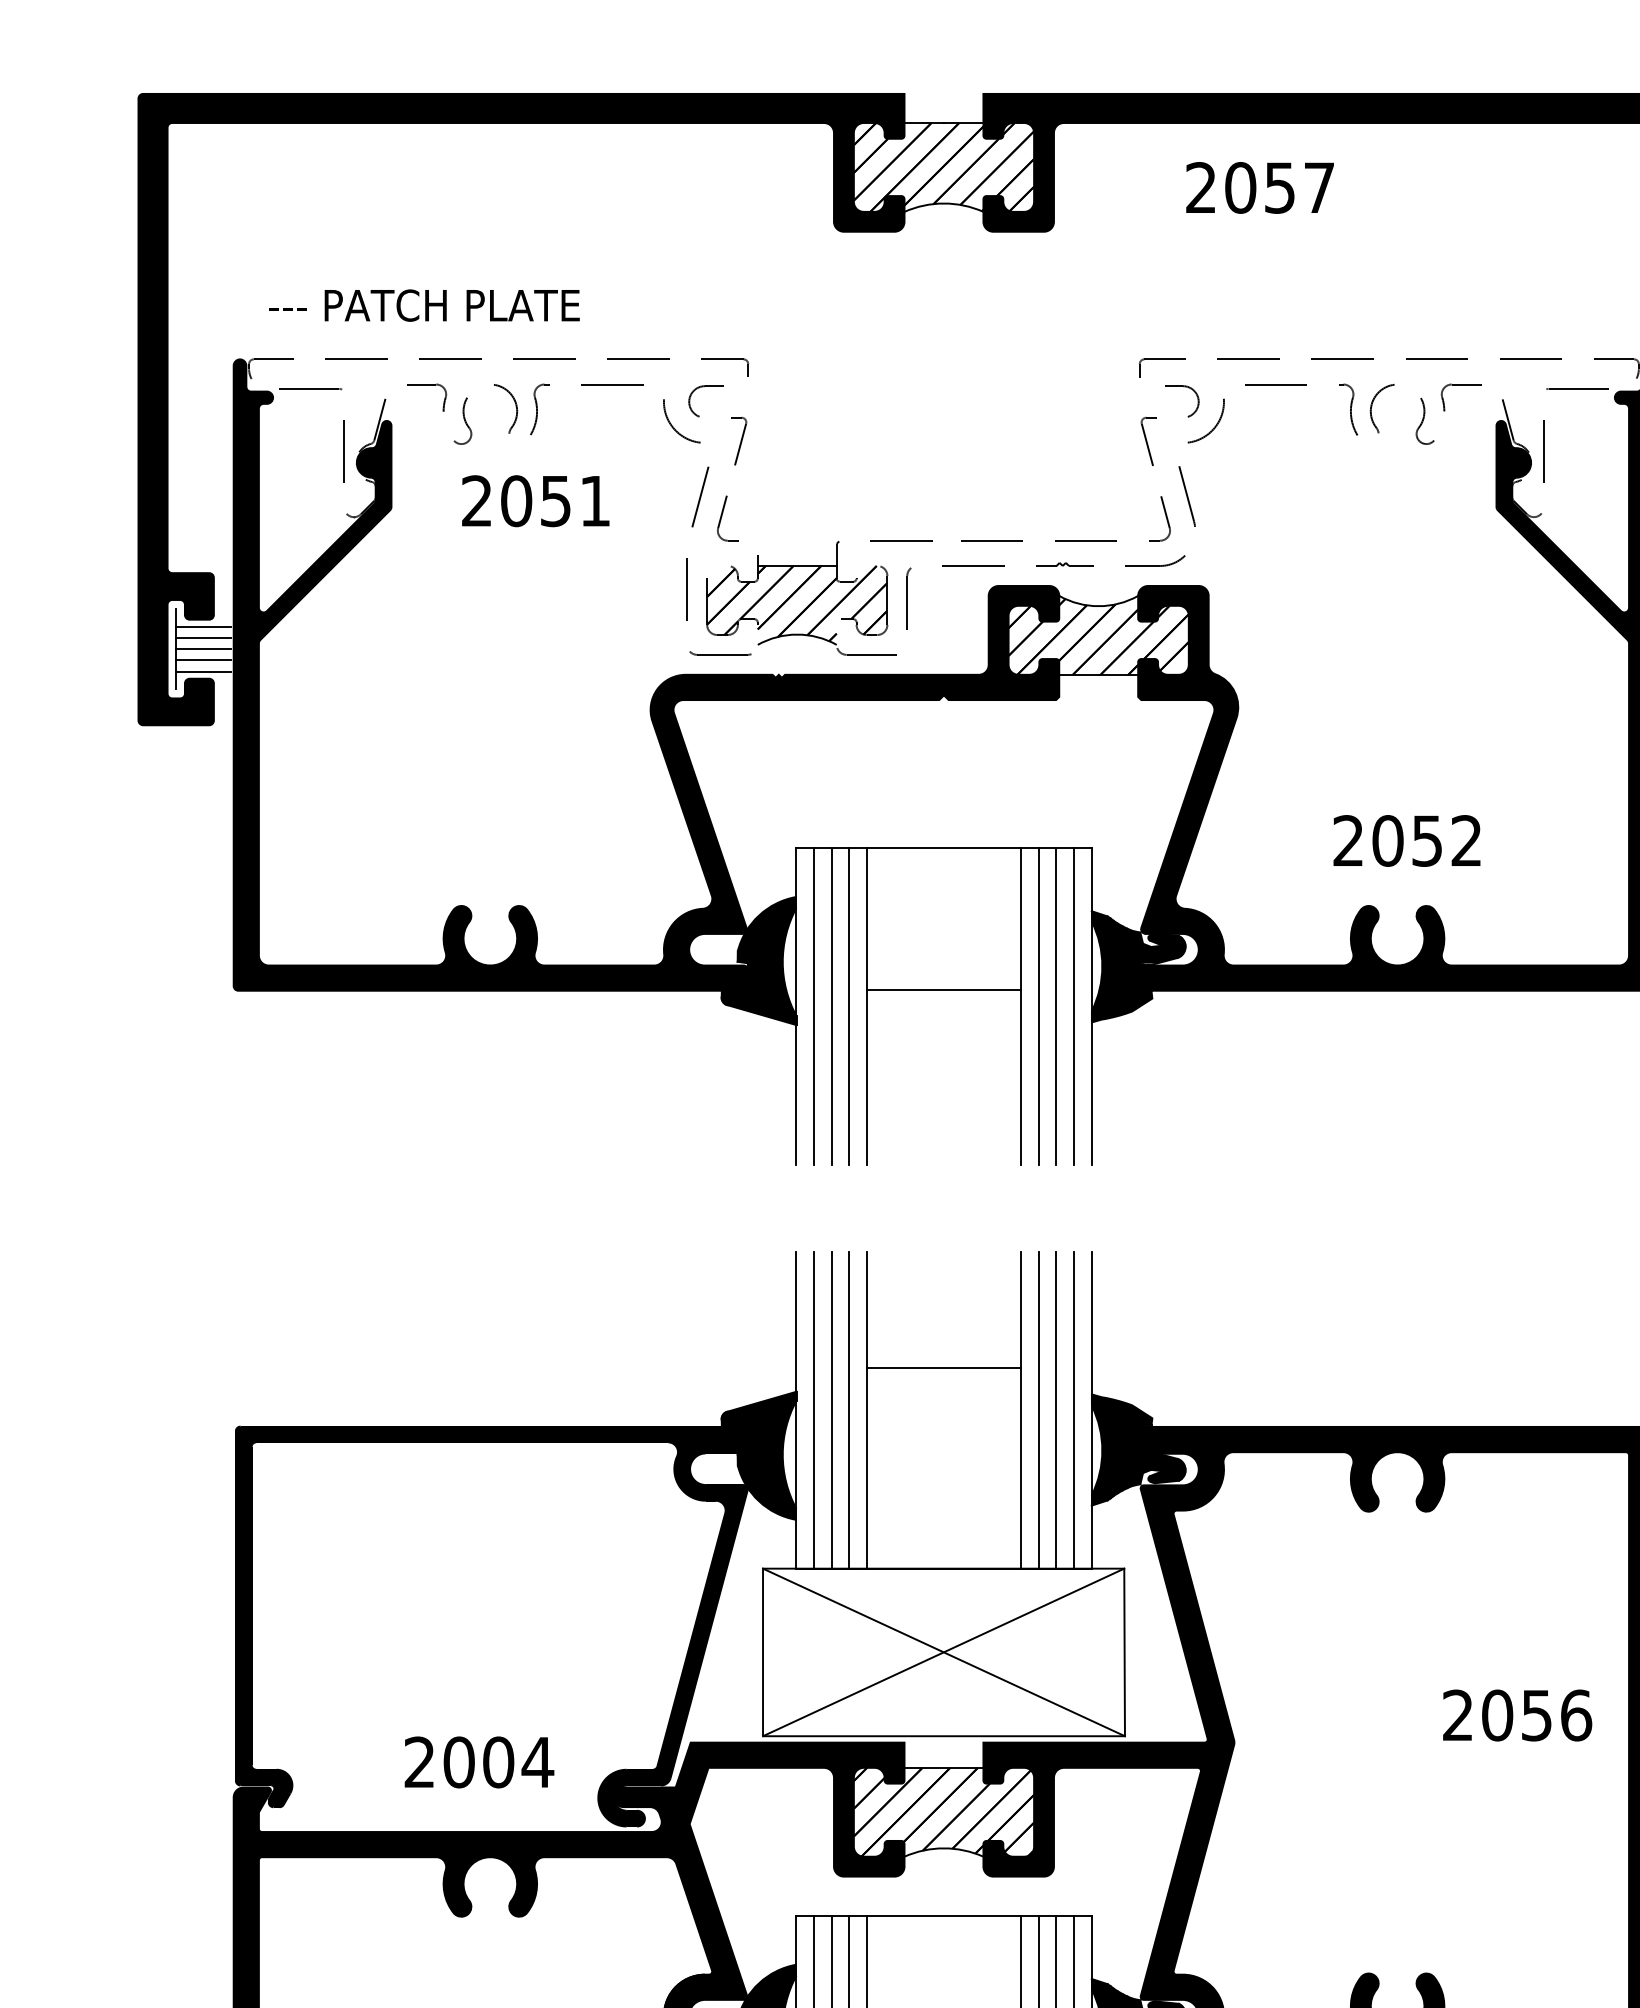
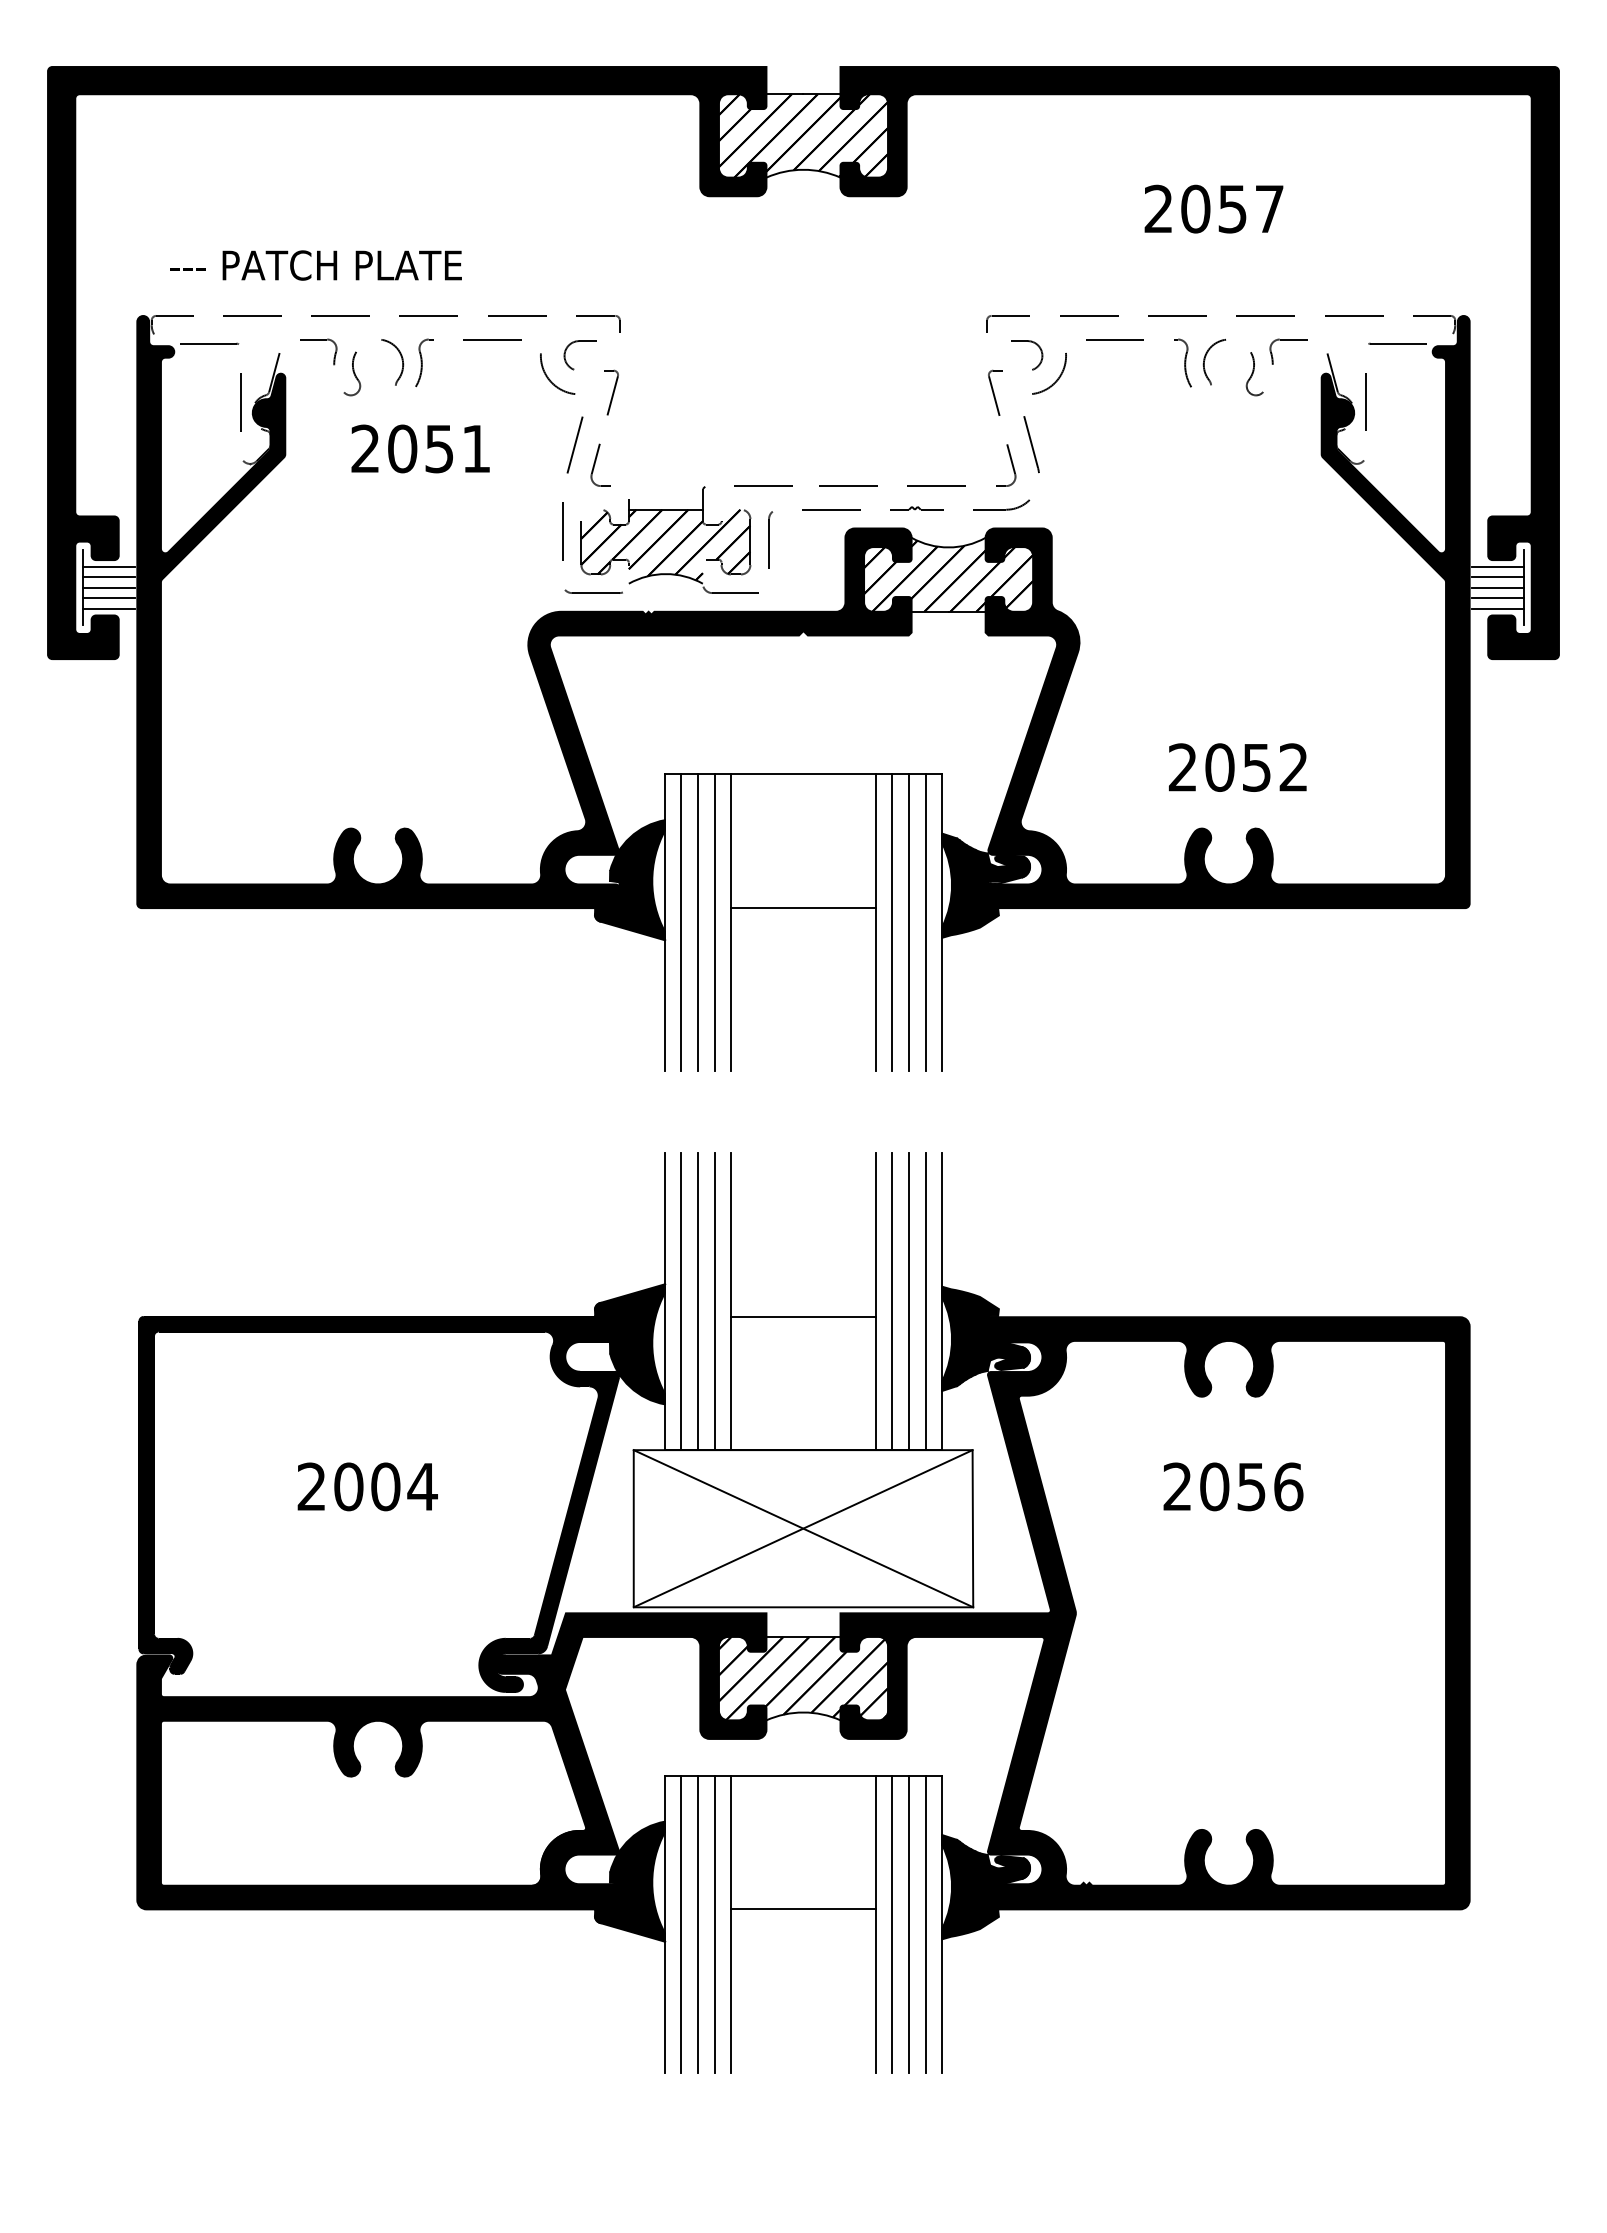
text: (1259, 187) -> (1213, 208), moved
line: (943, 1367) -> (803, 1316), moved
text: (1517, 1715) -> (1233, 1486), moved
text: (479, 1762) -> (367, 1486), moved

